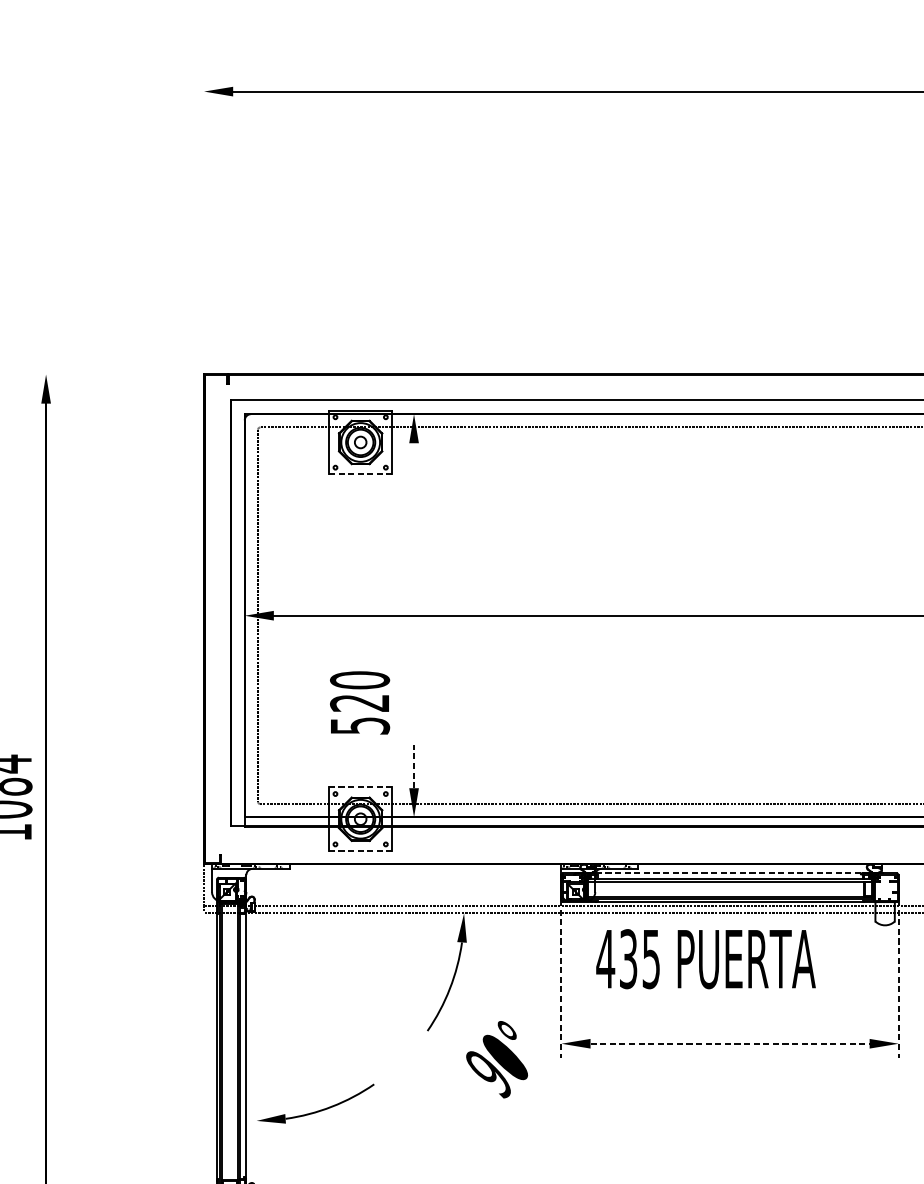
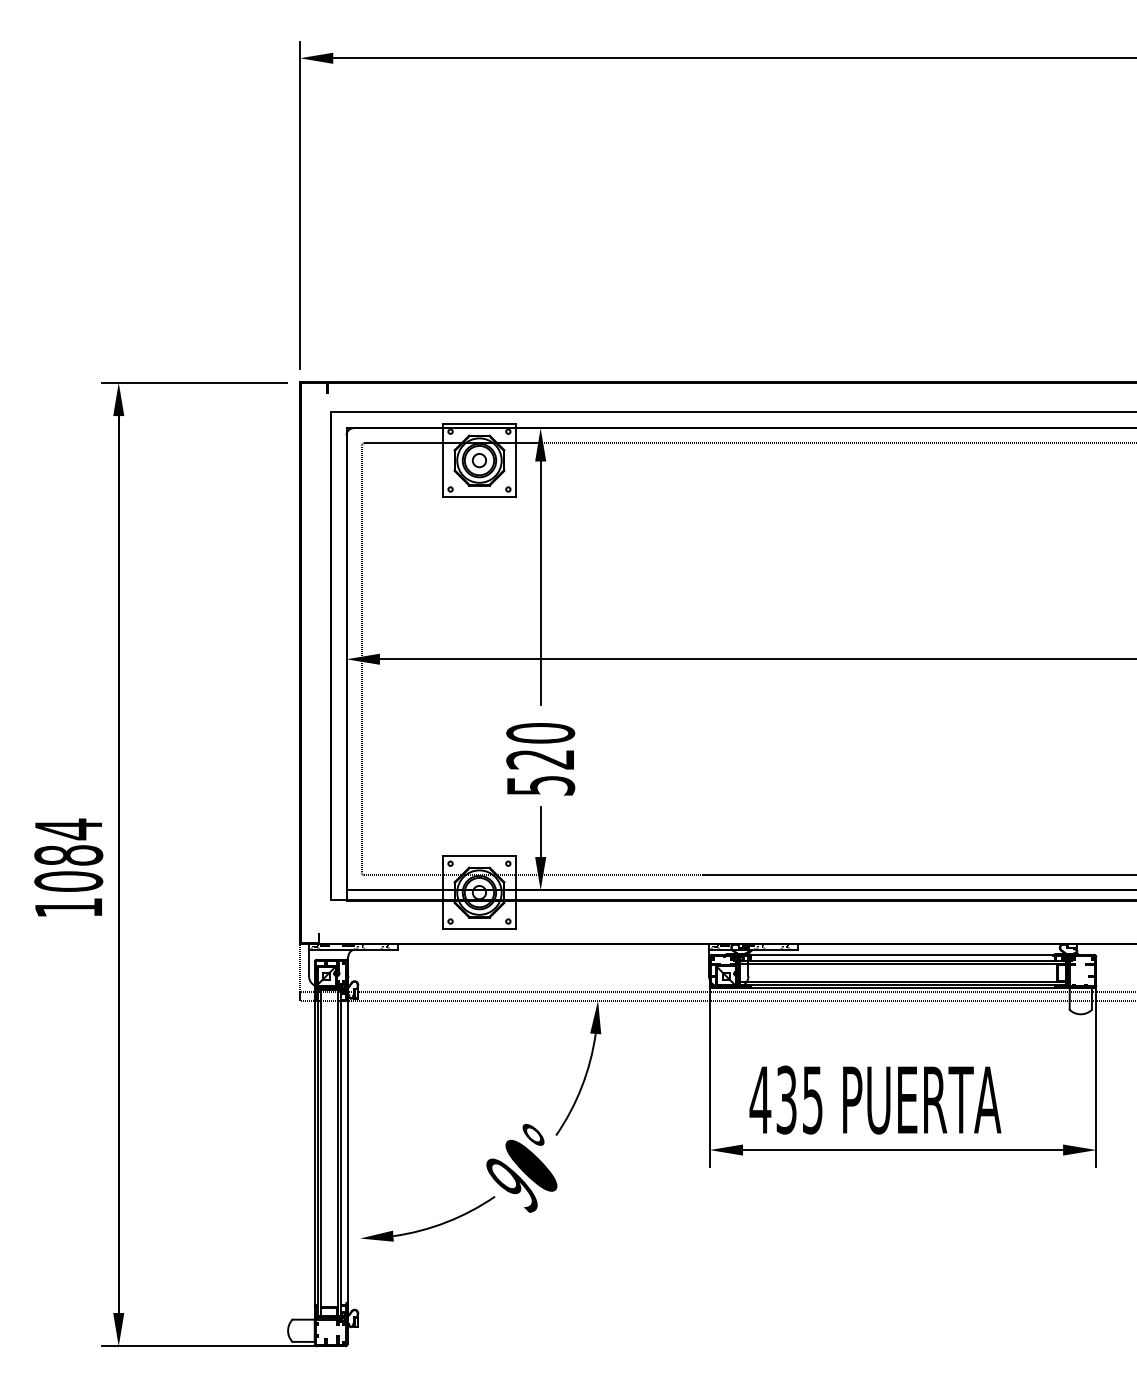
line: (203, 219) -> (299, 205), added
line: (112, 374) -> (194, 382), added
line: (360, 474) -> (479, 497), dashed -> solid
line: (413, 548) -> (540, 582), added
text: (359, 703) -> (540, 759), moved
line: (413, 766) -> (540, 832), dashed -> solid
line: (360, 787) -> (479, 856), dashed -> solid
line: (360, 851) -> (479, 929), dashed -> solid
line: (730, 873) -> (903, 954), dashed -> solid
text: (706, 958) -> (875, 1099), moved
line: (561, 978) -> (709, 1075), dashed -> solid
line: (898, 978) -> (1096, 1075), dashed -> solid
line: (730, 1044) -> (903, 1150), dashed -> solid
text: (496, 1059) -> (521, 1168), moved

